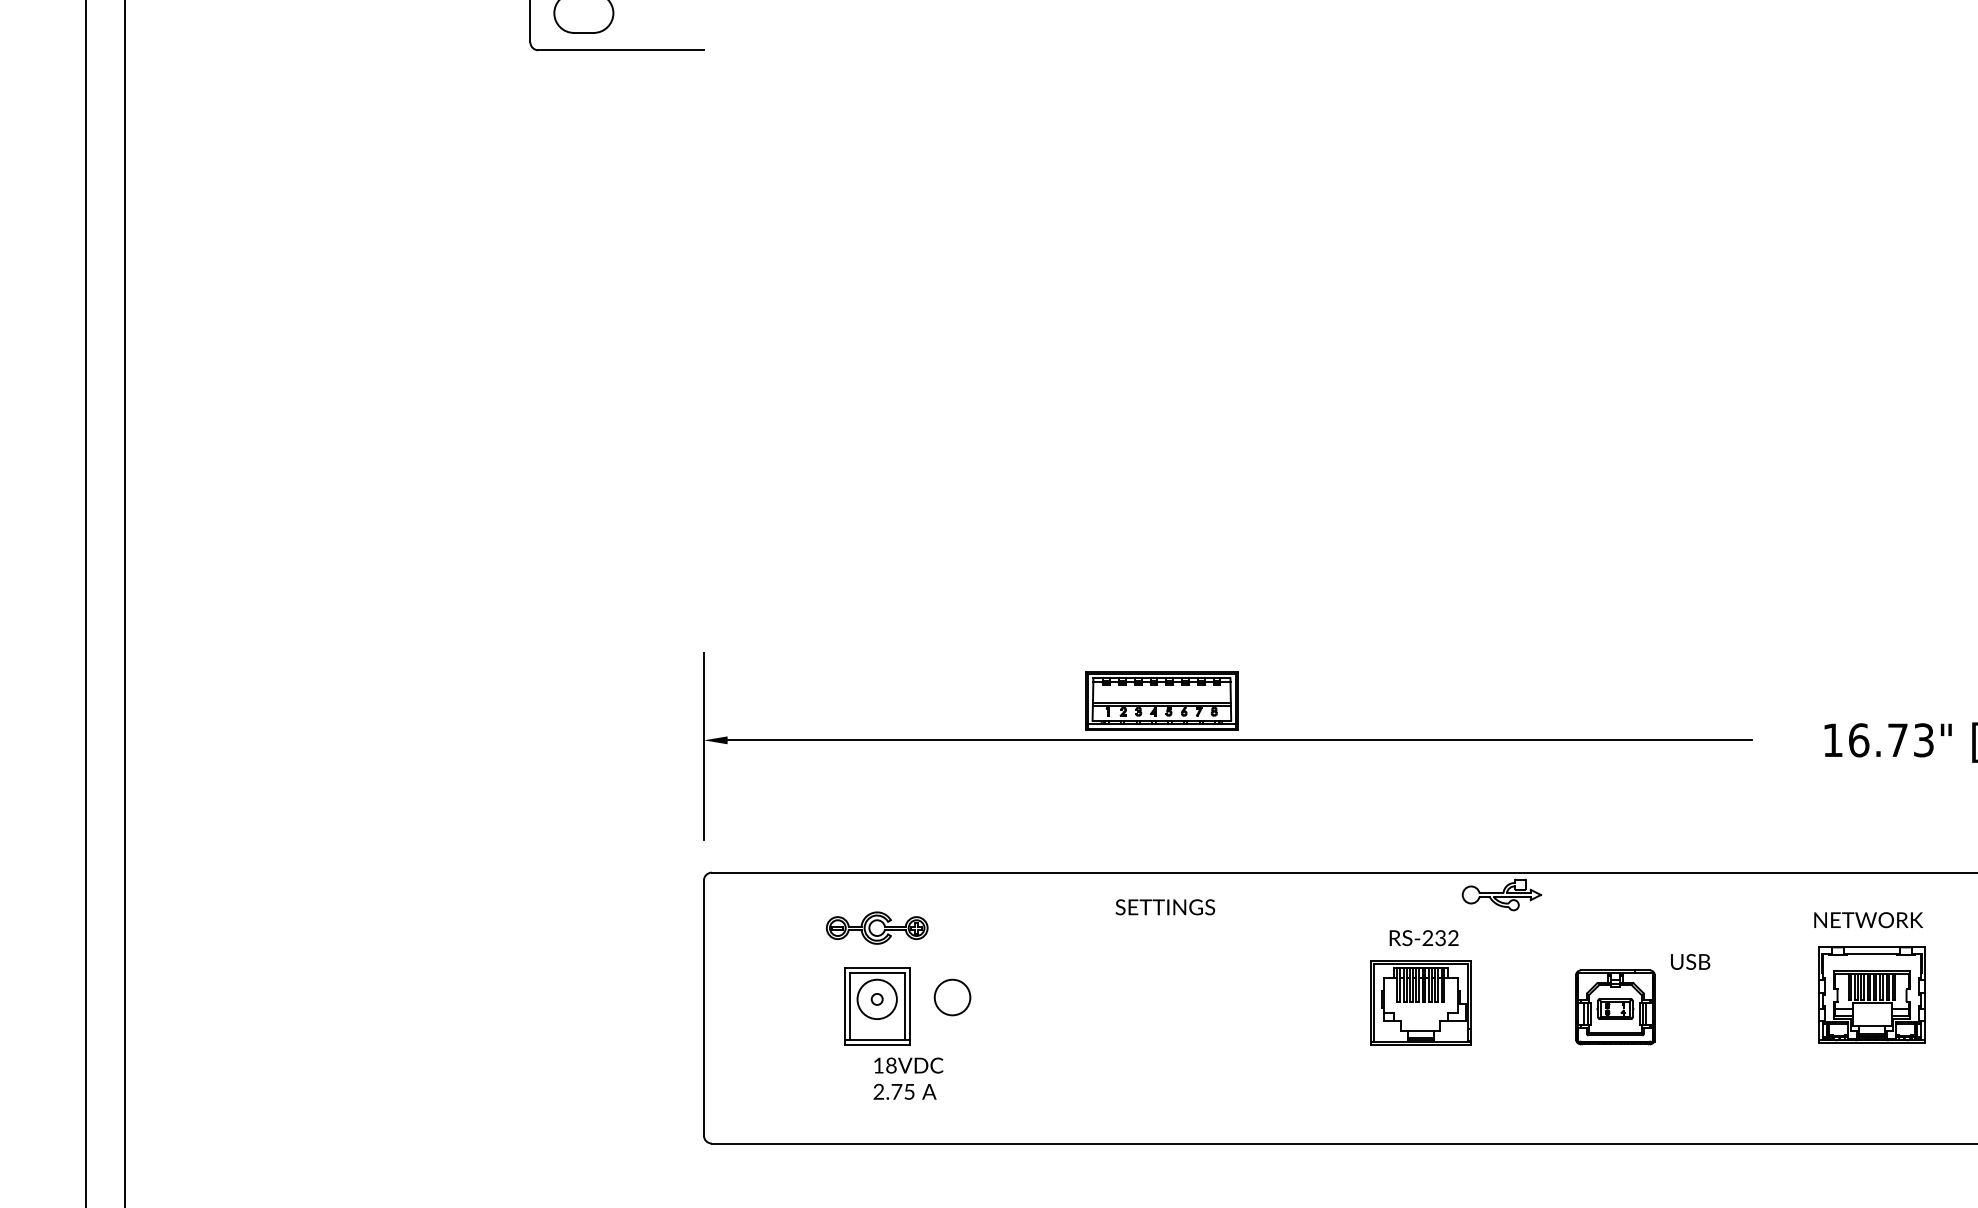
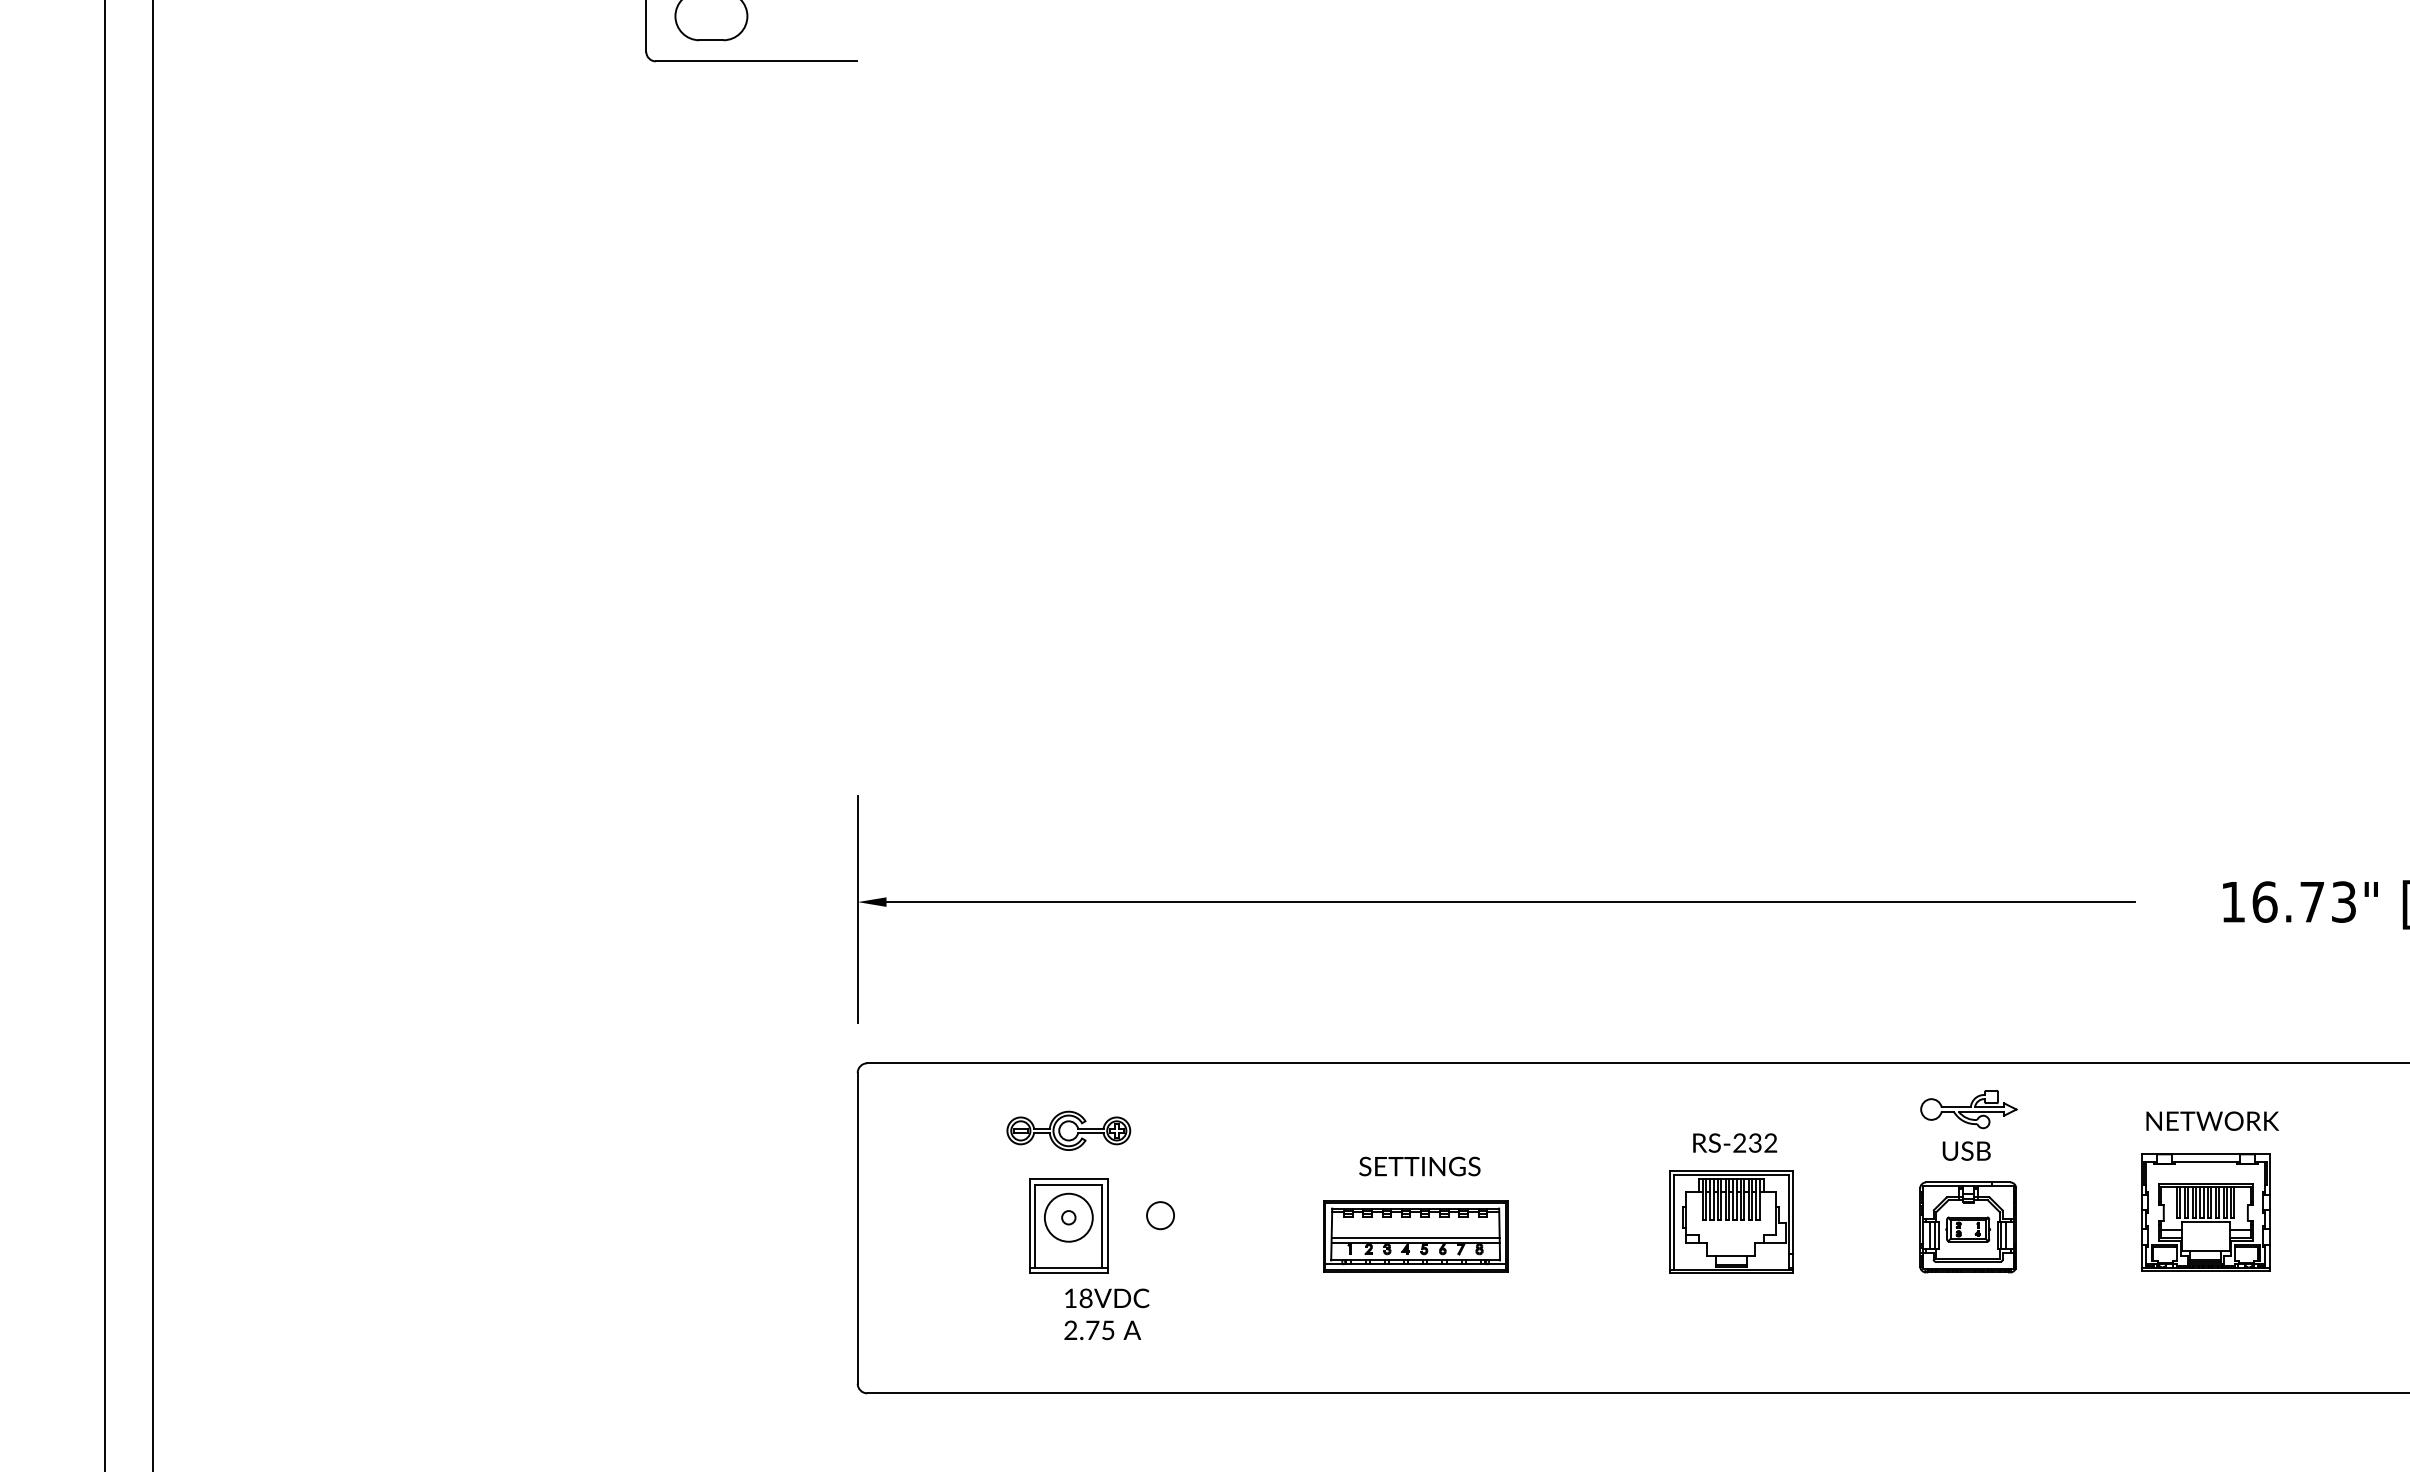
part: (1161, 701) -> (1415, 1236), moved
part: (1501, 894) -> (1968, 1109), moved
text: (1165, 907) -> (1419, 1166), moved
text: (1868, 919) -> (2212, 1120), moved
text: (1690, 961) -> (1966, 1150), moved
part: (1871, 995) -> (2205, 1212), moved
circle: (952, 997) -> (1160, 1215), size x0.62

